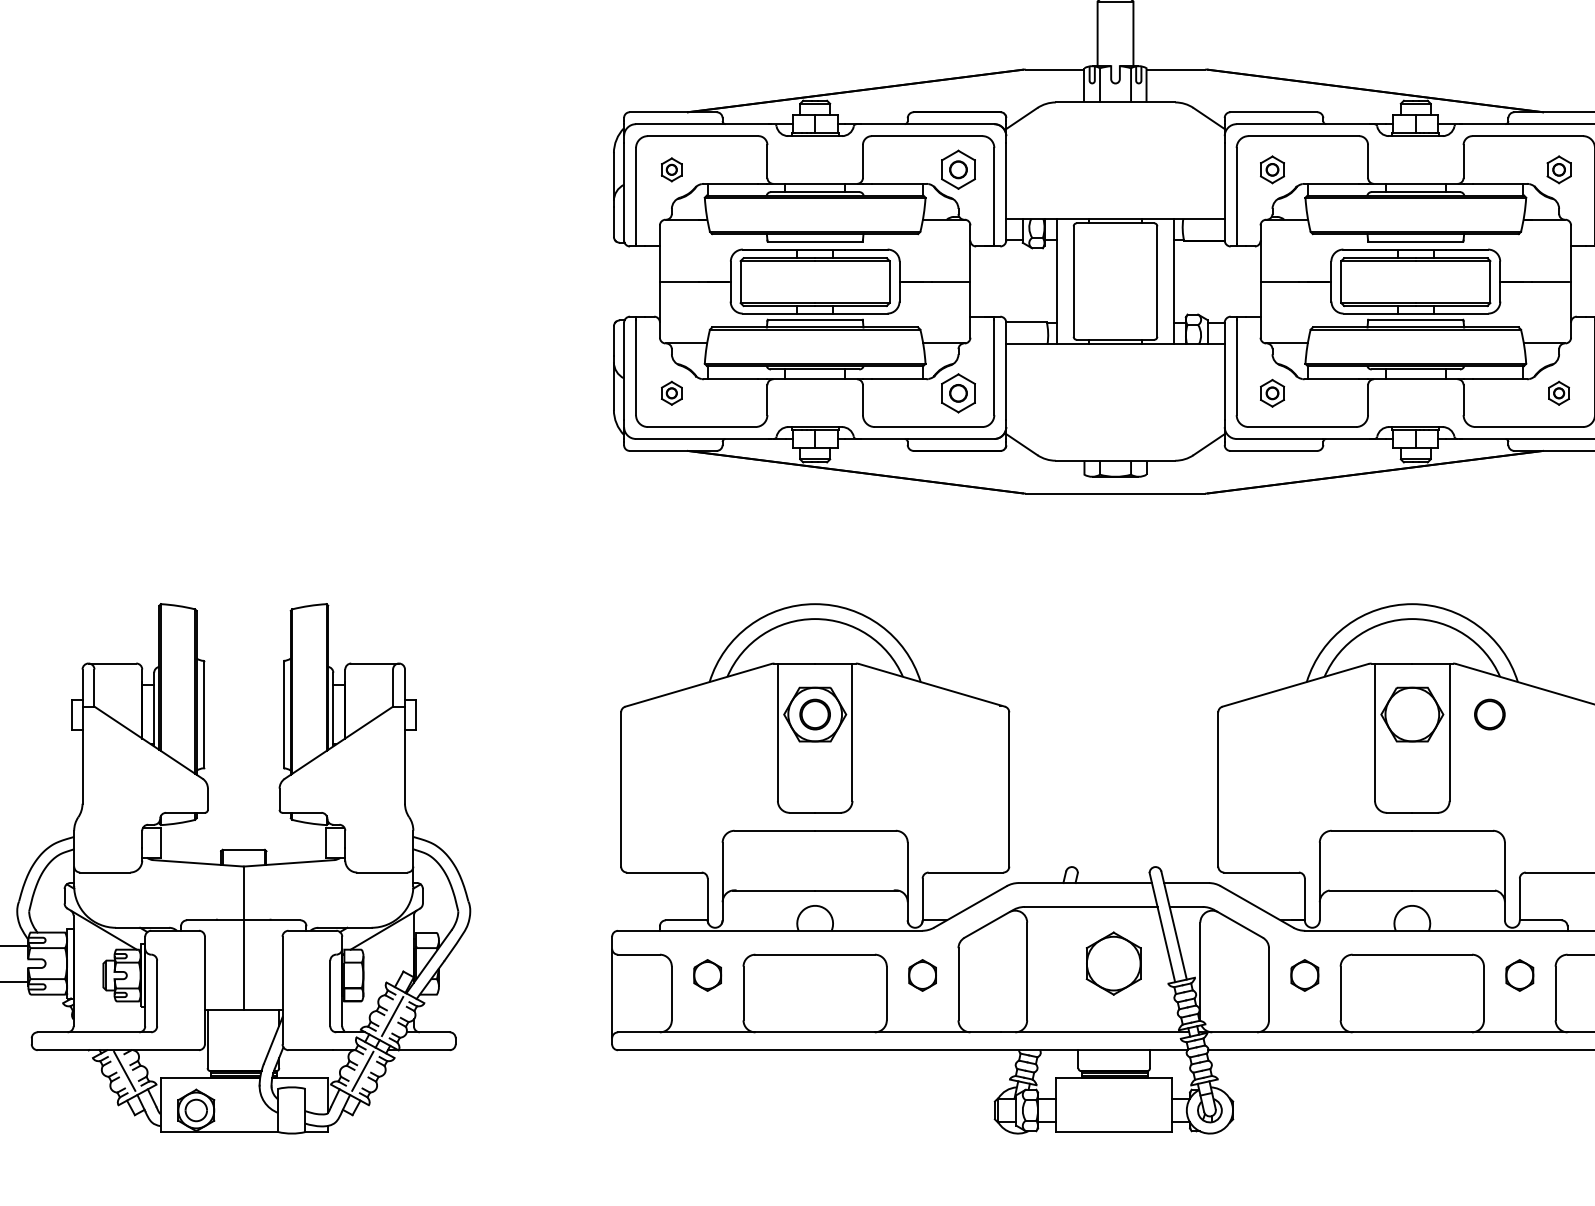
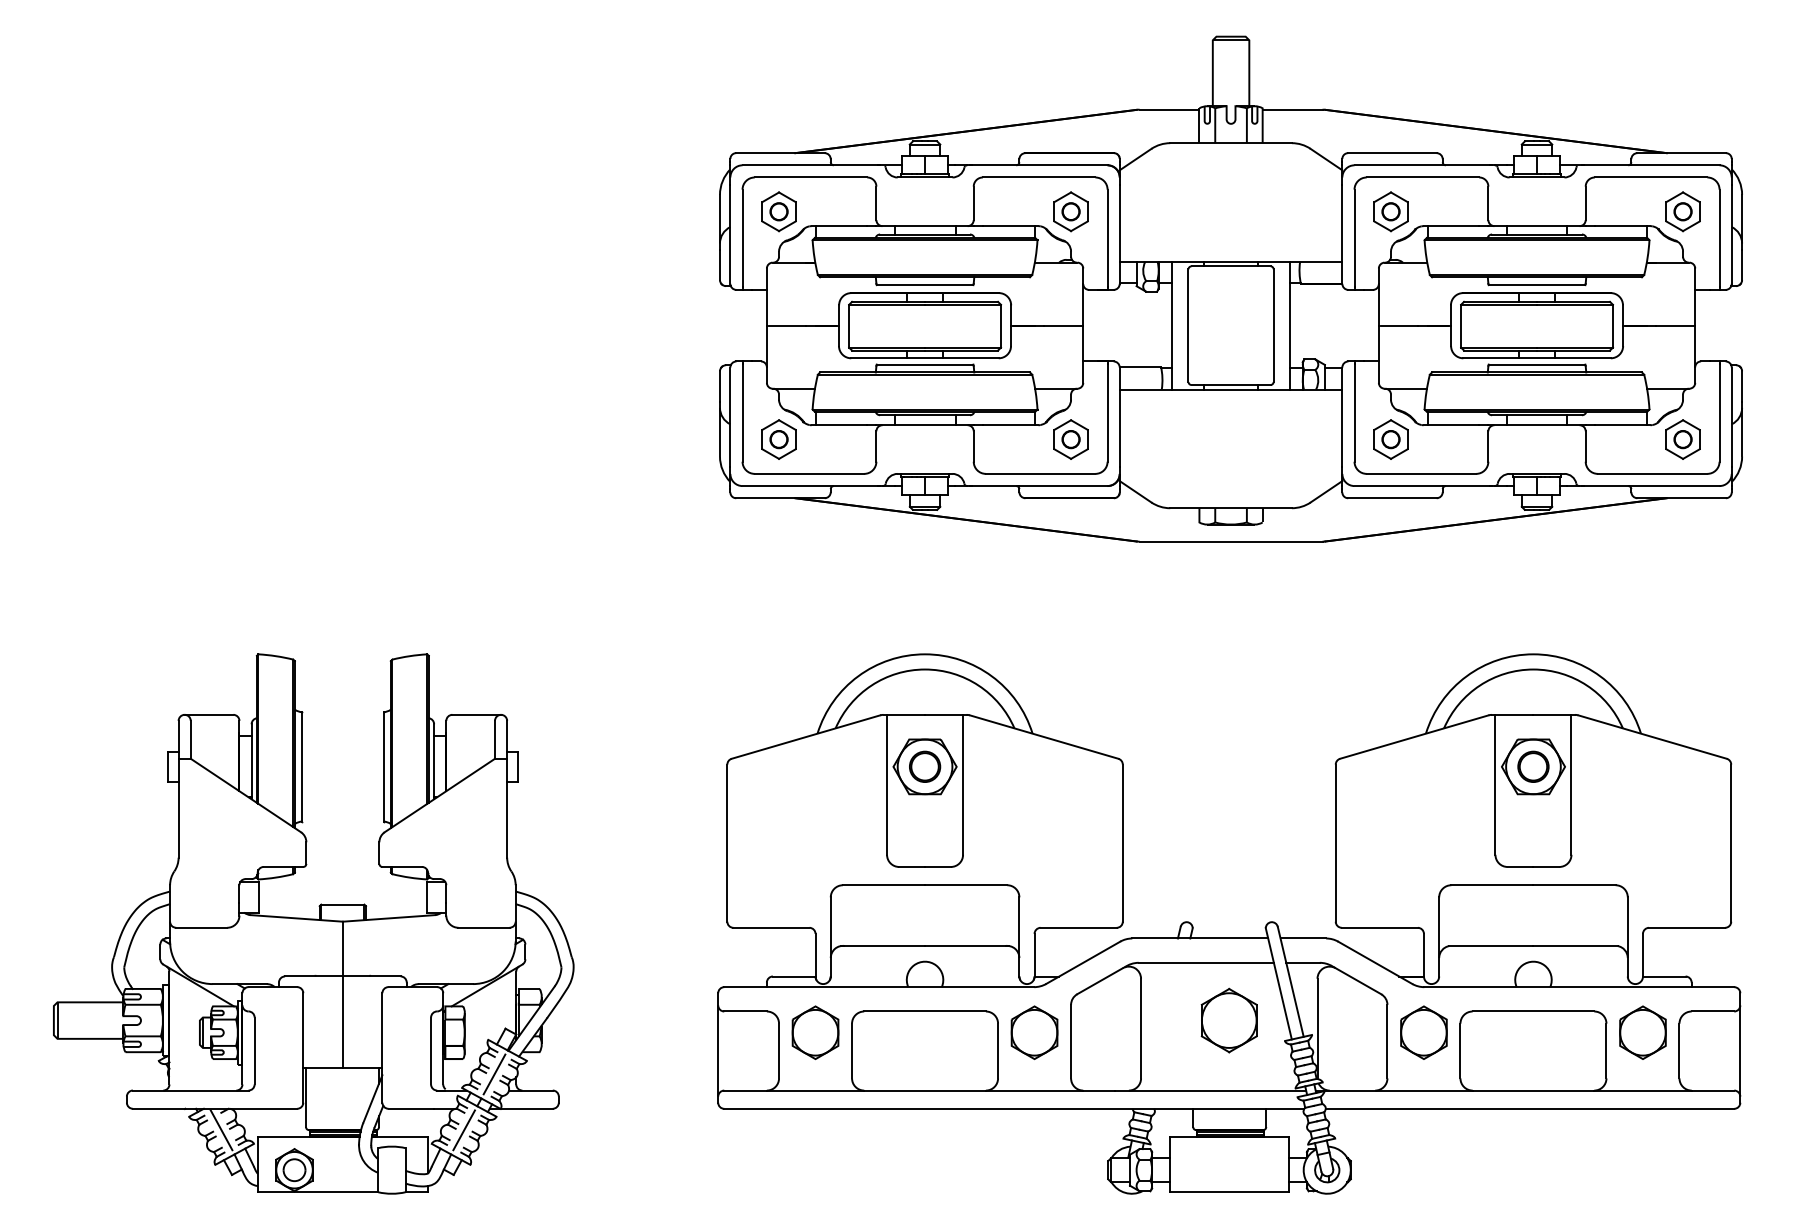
part: (671, 169) -> (778, 211), size x1.67
part: (1272, 169) -> (1390, 211), size x1.43
part: (1558, 169) -> (1682, 211), size x1.43
part: (671, 393) -> (778, 439), size x1.67
part: (1272, 393) -> (1390, 439), size x1.43
part: (1558, 393) -> (1682, 439), size x1.67
part: (1489, 714) -> (1533, 766), moved
part: (707, 975) -> (815, 1032), size x1.67
part: (922, 975) -> (1034, 1032), size x1.67
part: (1304, 975) -> (1423, 1032), size x1.67
part: (1519, 975) -> (1642, 1032), size x1.67

